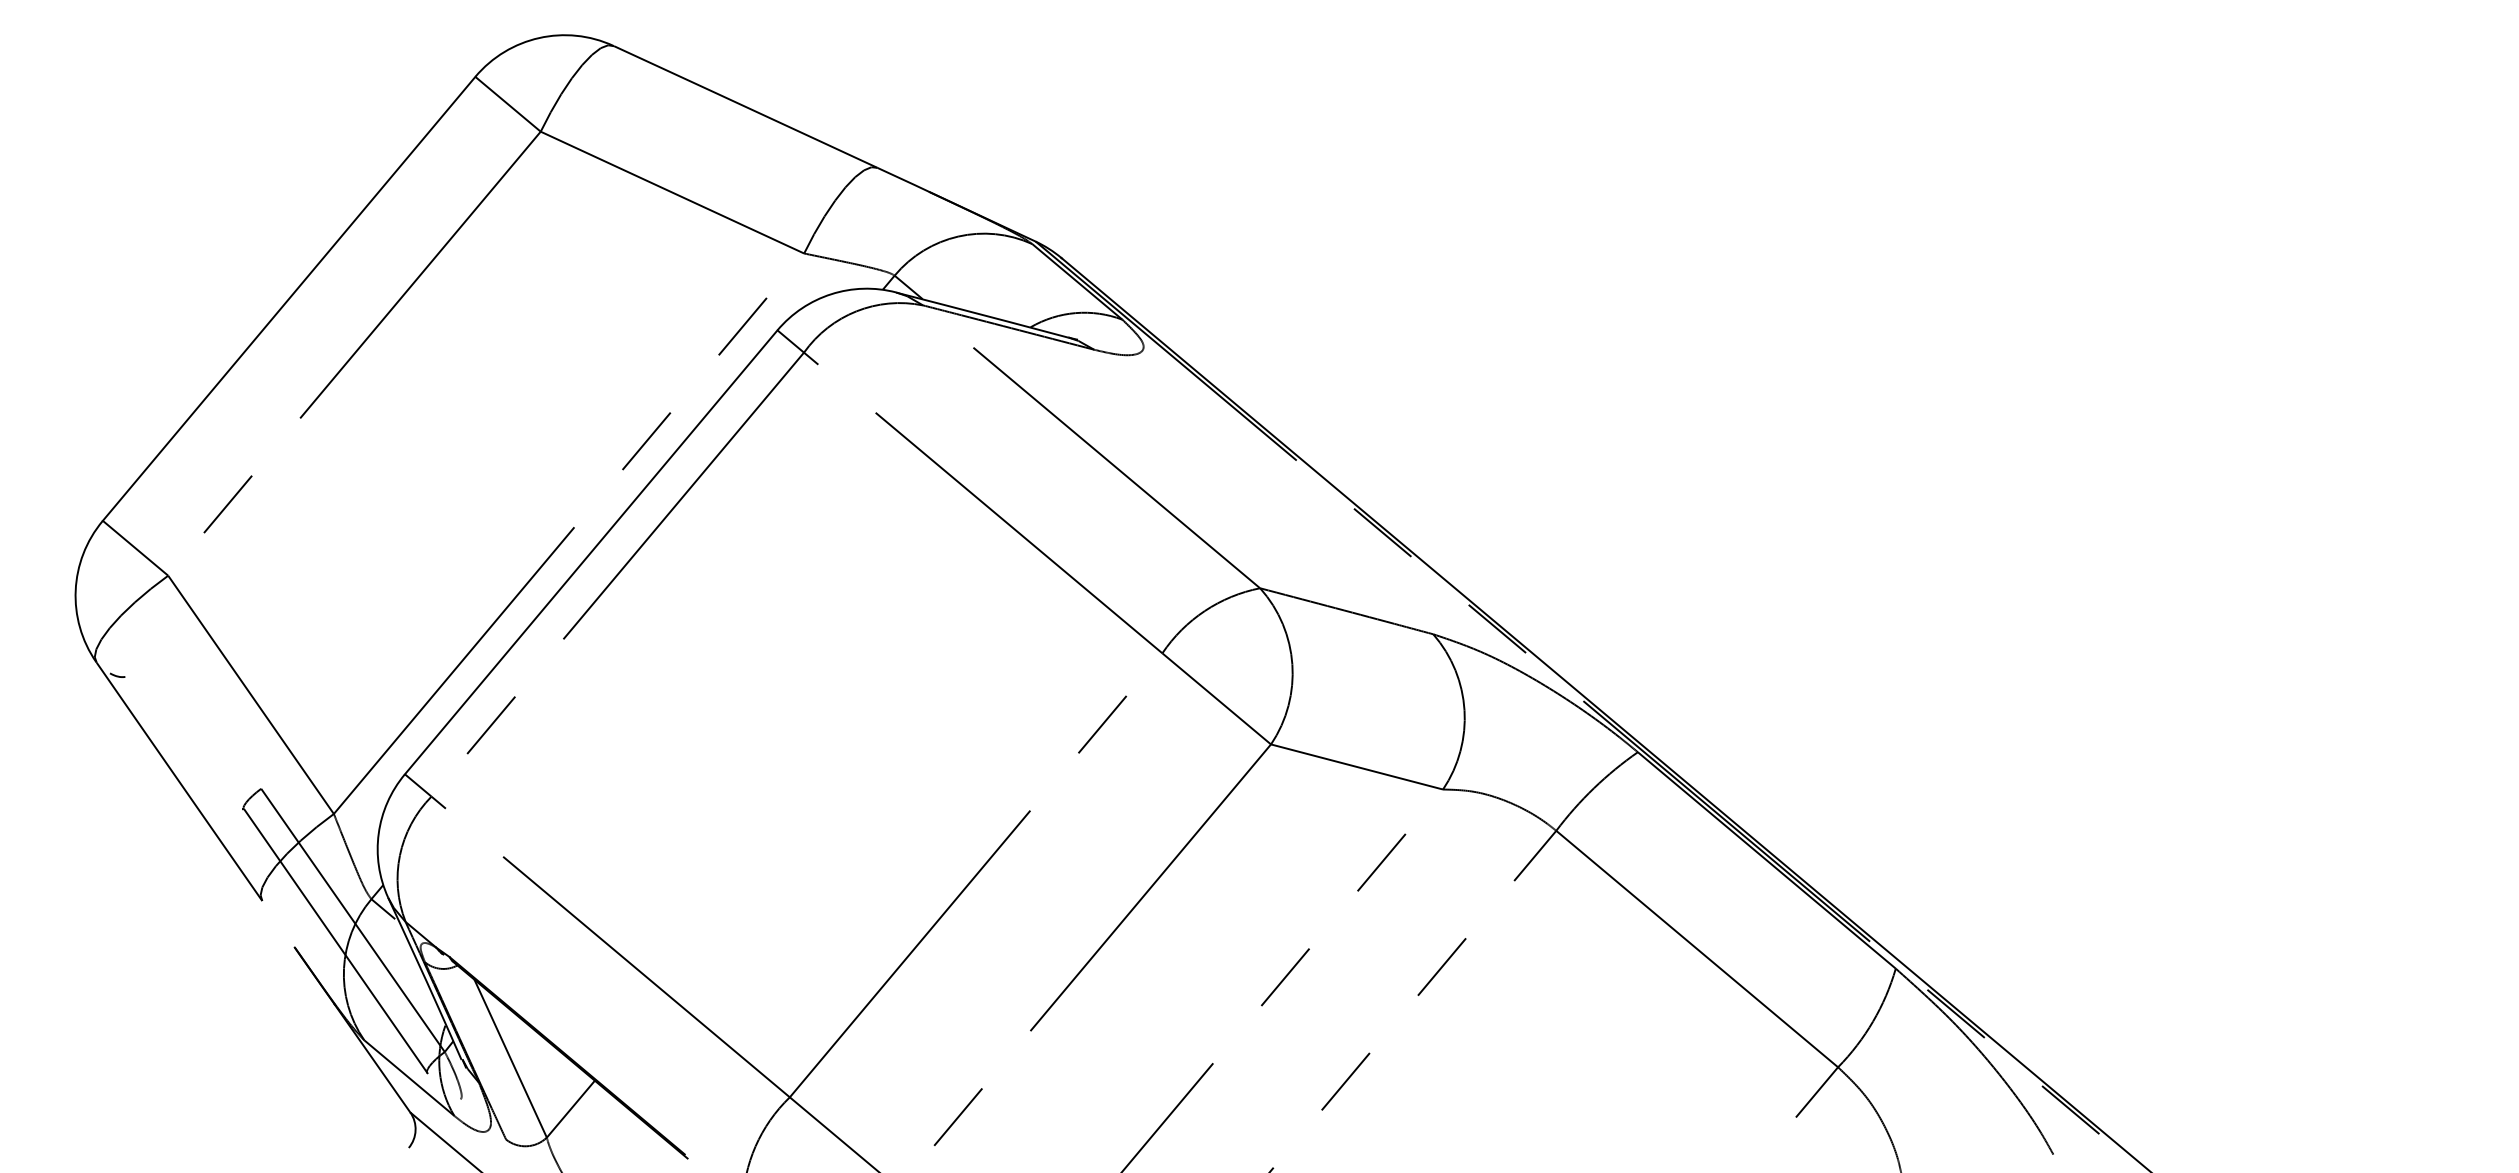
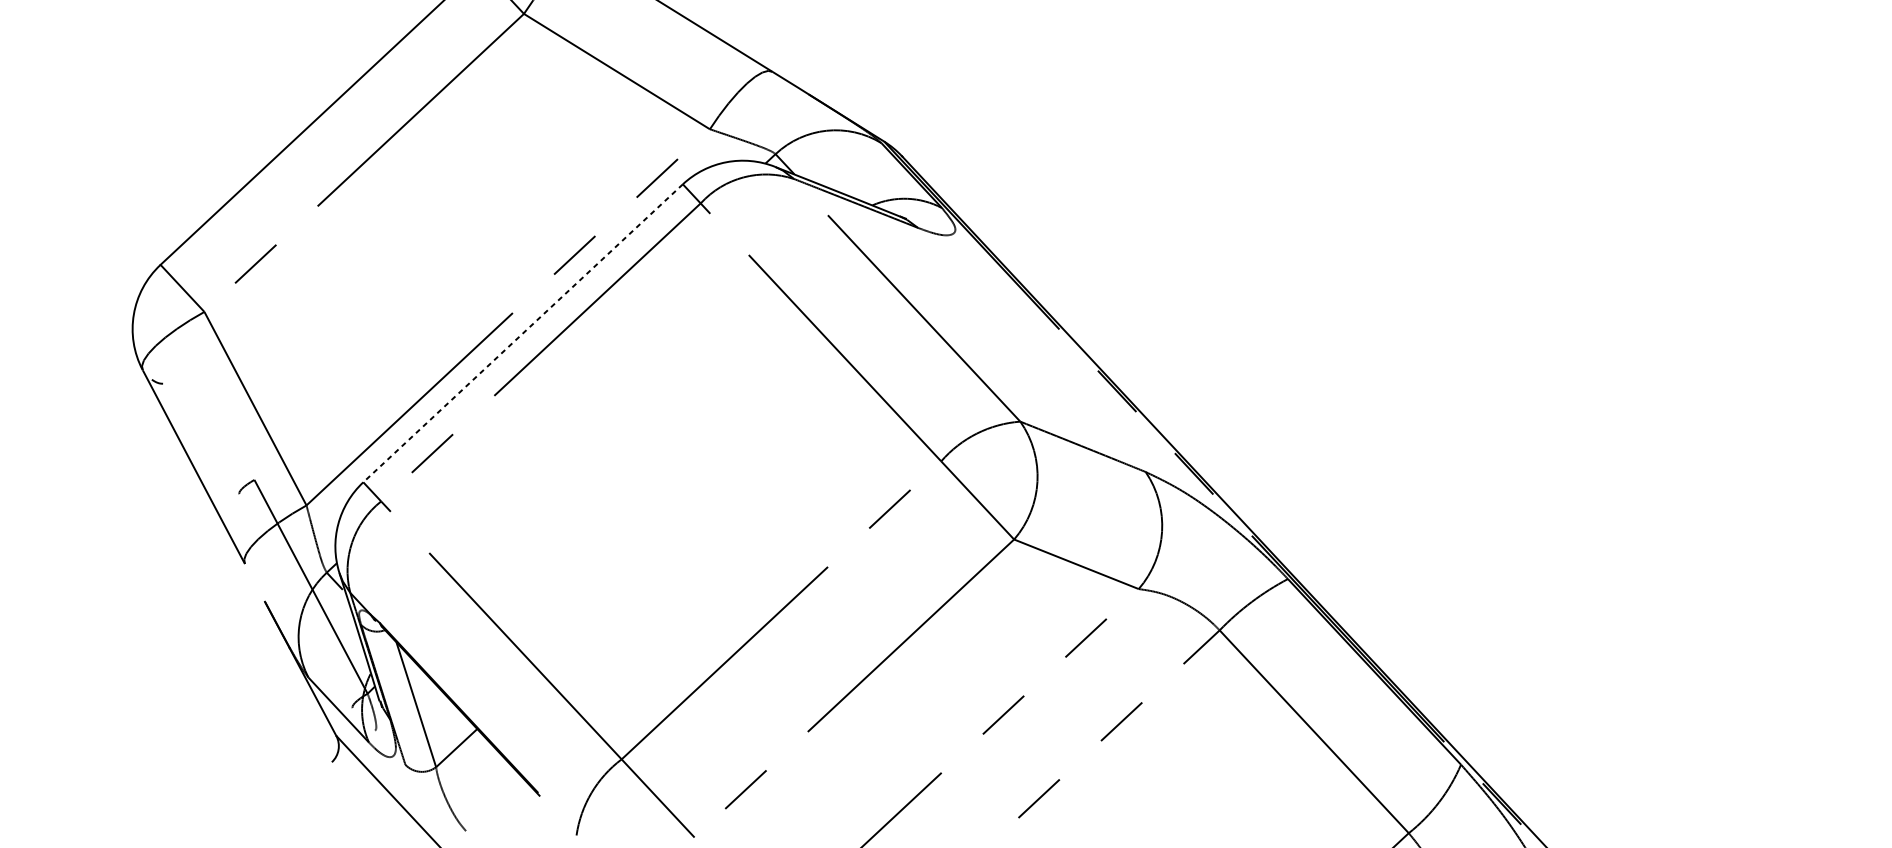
line: (591, 552) -> (523, 333), solid -> dashed
line: (335, 941) -> (296, 601), removed

